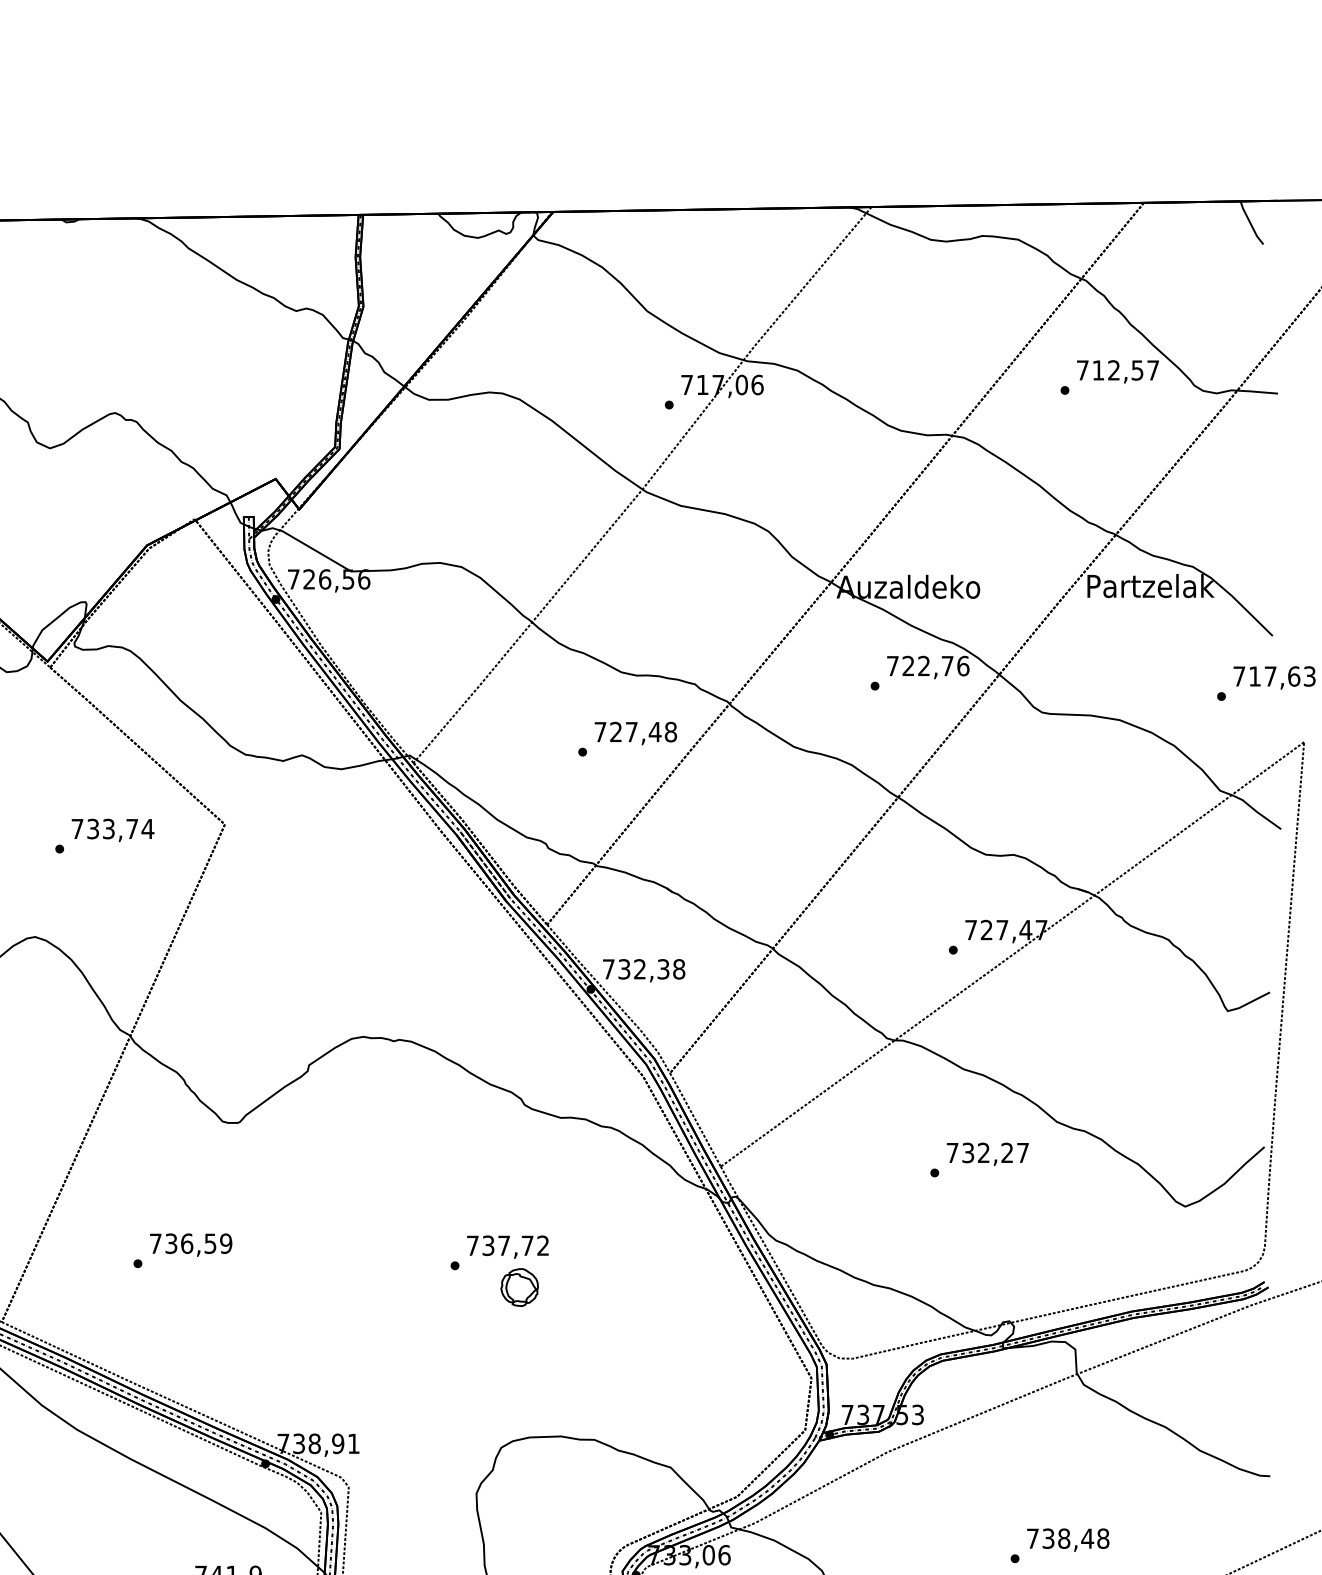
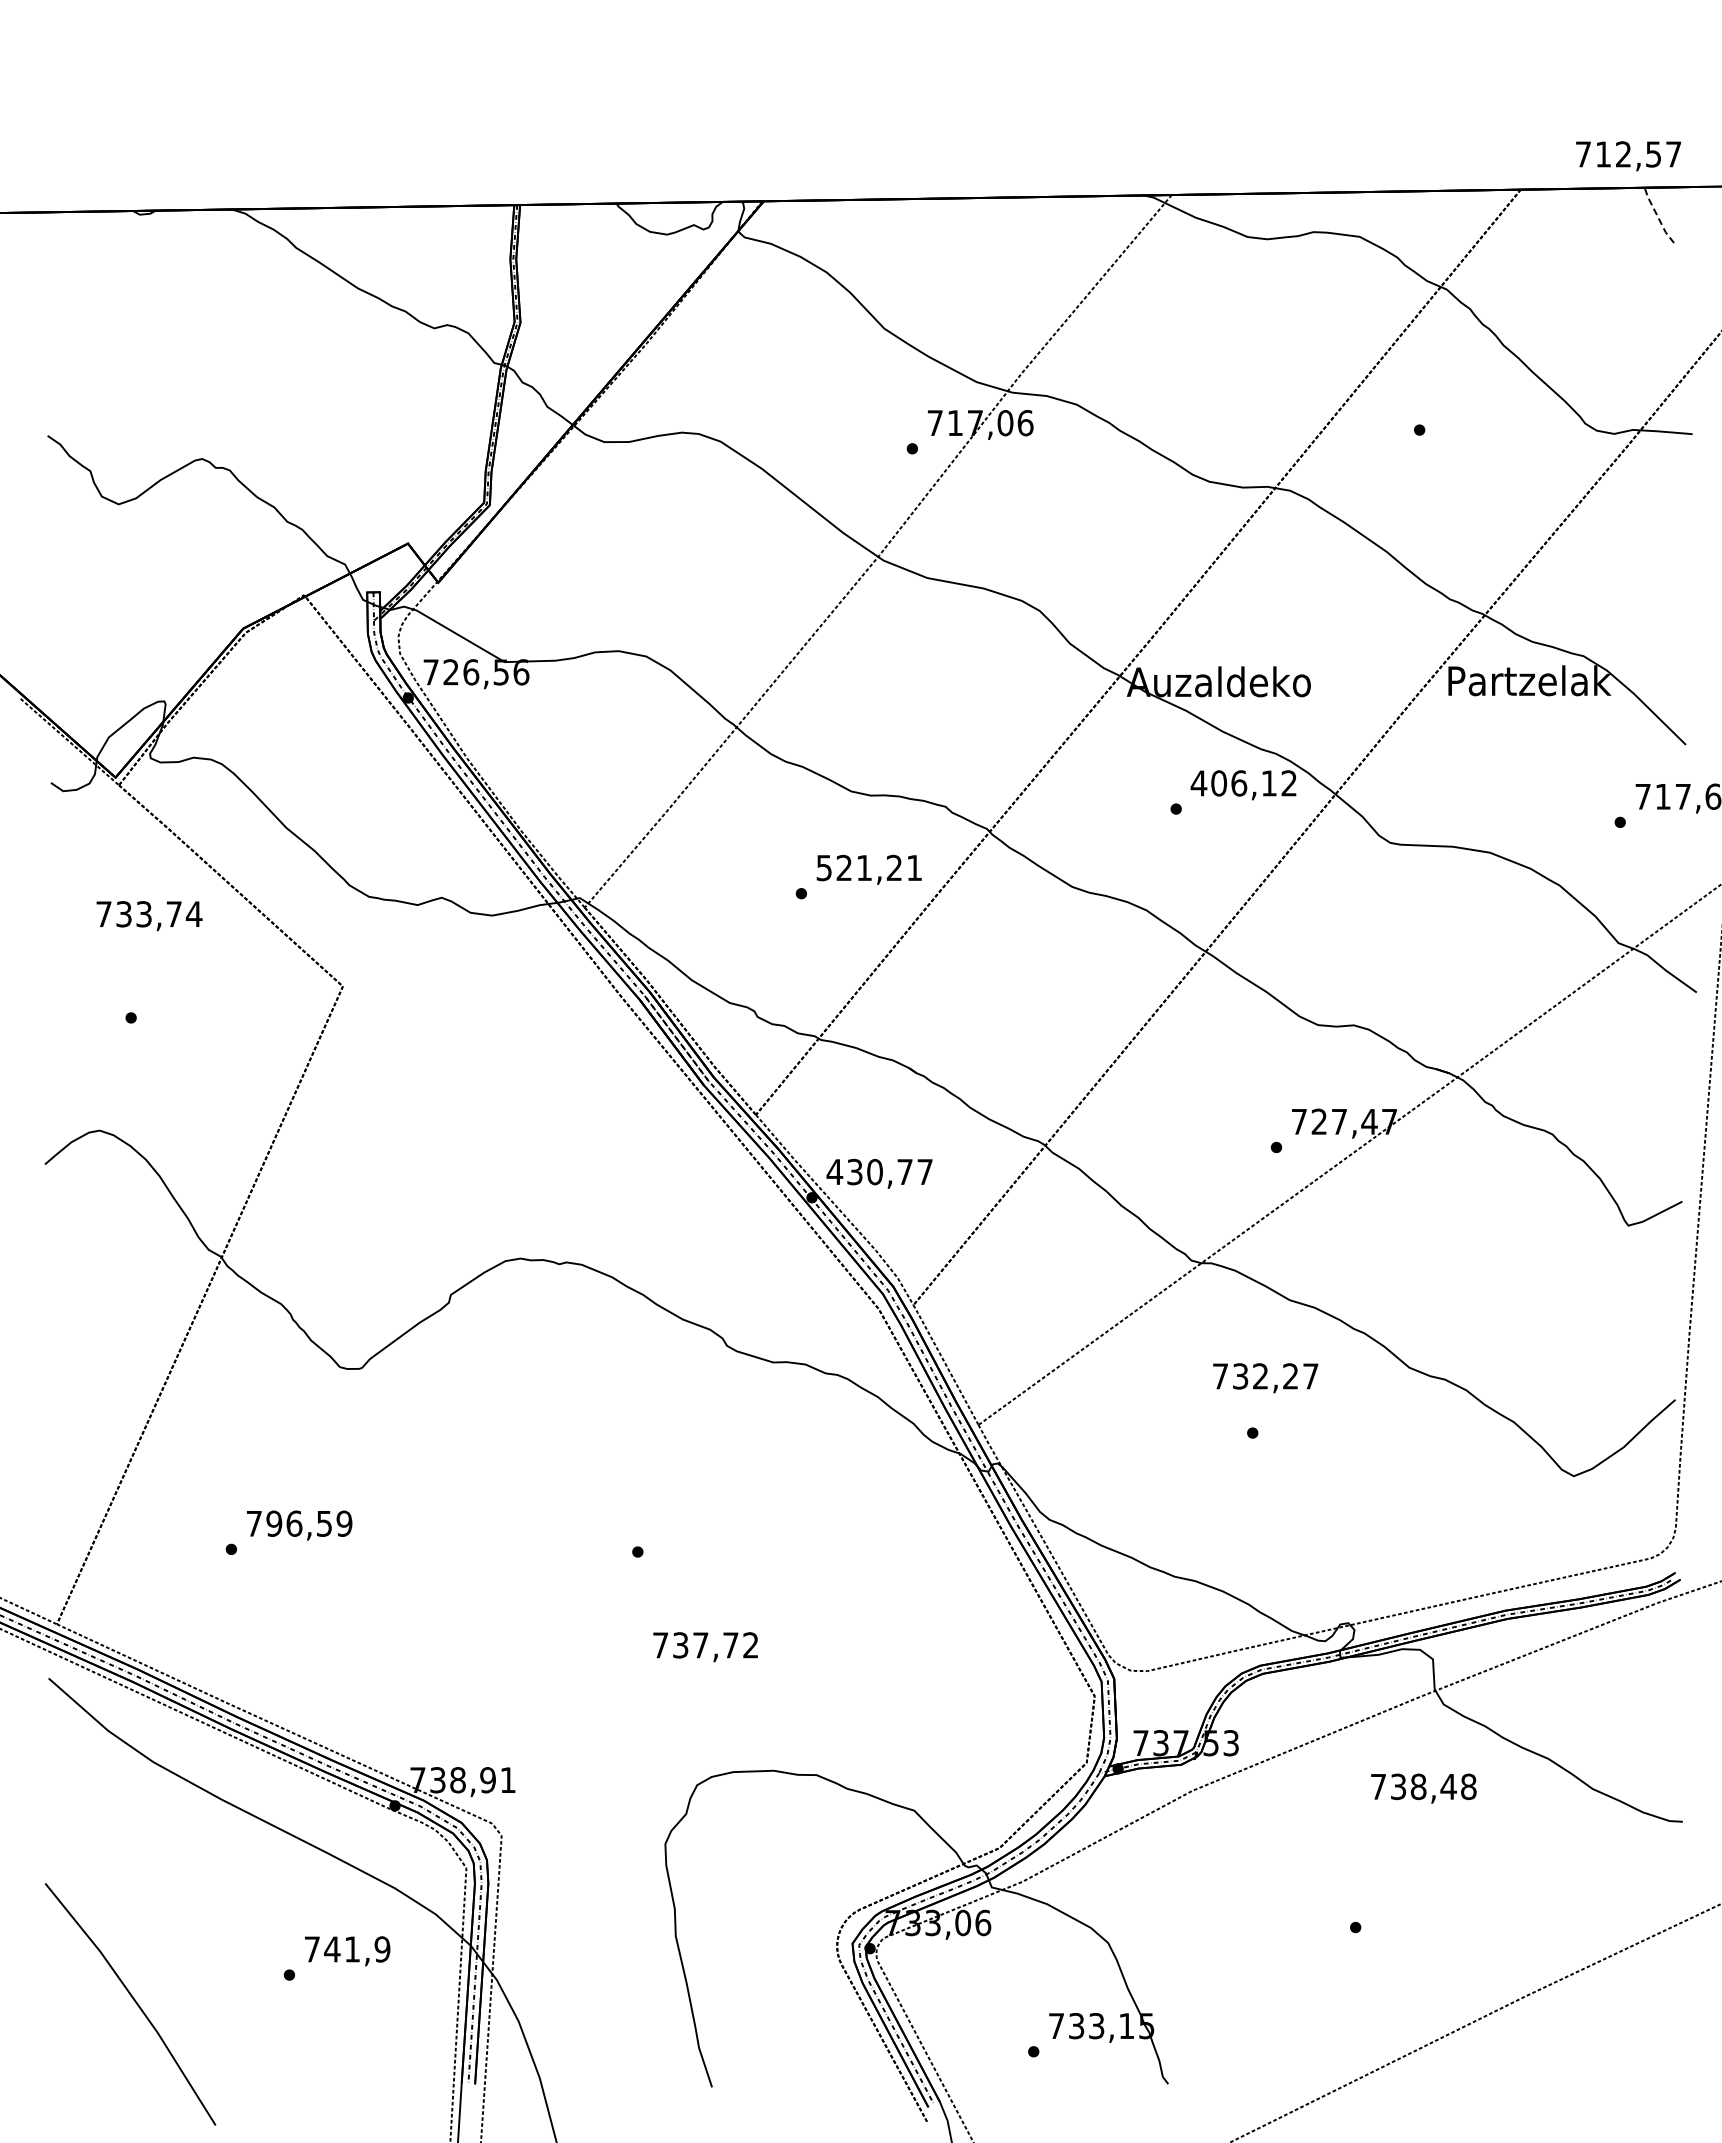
line: (1250, 223) -> (1657, 216), solid -> dashed
text: (1117, 372) -> (1628, 156), moved
text: (927, 666) -> (1243, 783), 722,76 -> 406,12
text: (635, 731) -> (869, 867), 727,48 -> 521,21
text: (113, 830) -> (149, 916), moved
text: (643, 968) -> (879, 1171), 732,38 -> 430,77
text: (987, 1154) -> (1265, 1378), moved
text: (171, 1243) -> (274, 1523), 736,59 -> 796,59
text: (507, 1247) -> (705, 1647), moved
part: (519, 1287) -> (720, 1579), removed
text: (1067, 1540) -> (1423, 1788), moved

